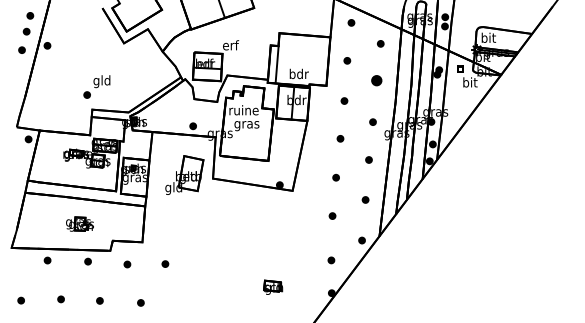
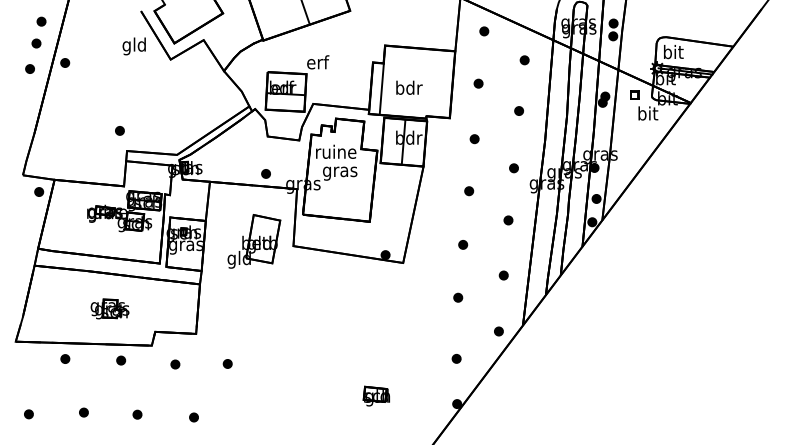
text: (299, 73) -> (409, 87), moved
part: (376, 80) -> (518, 110), size x0.62
text: (101, 81) -> (133, 46), moved

